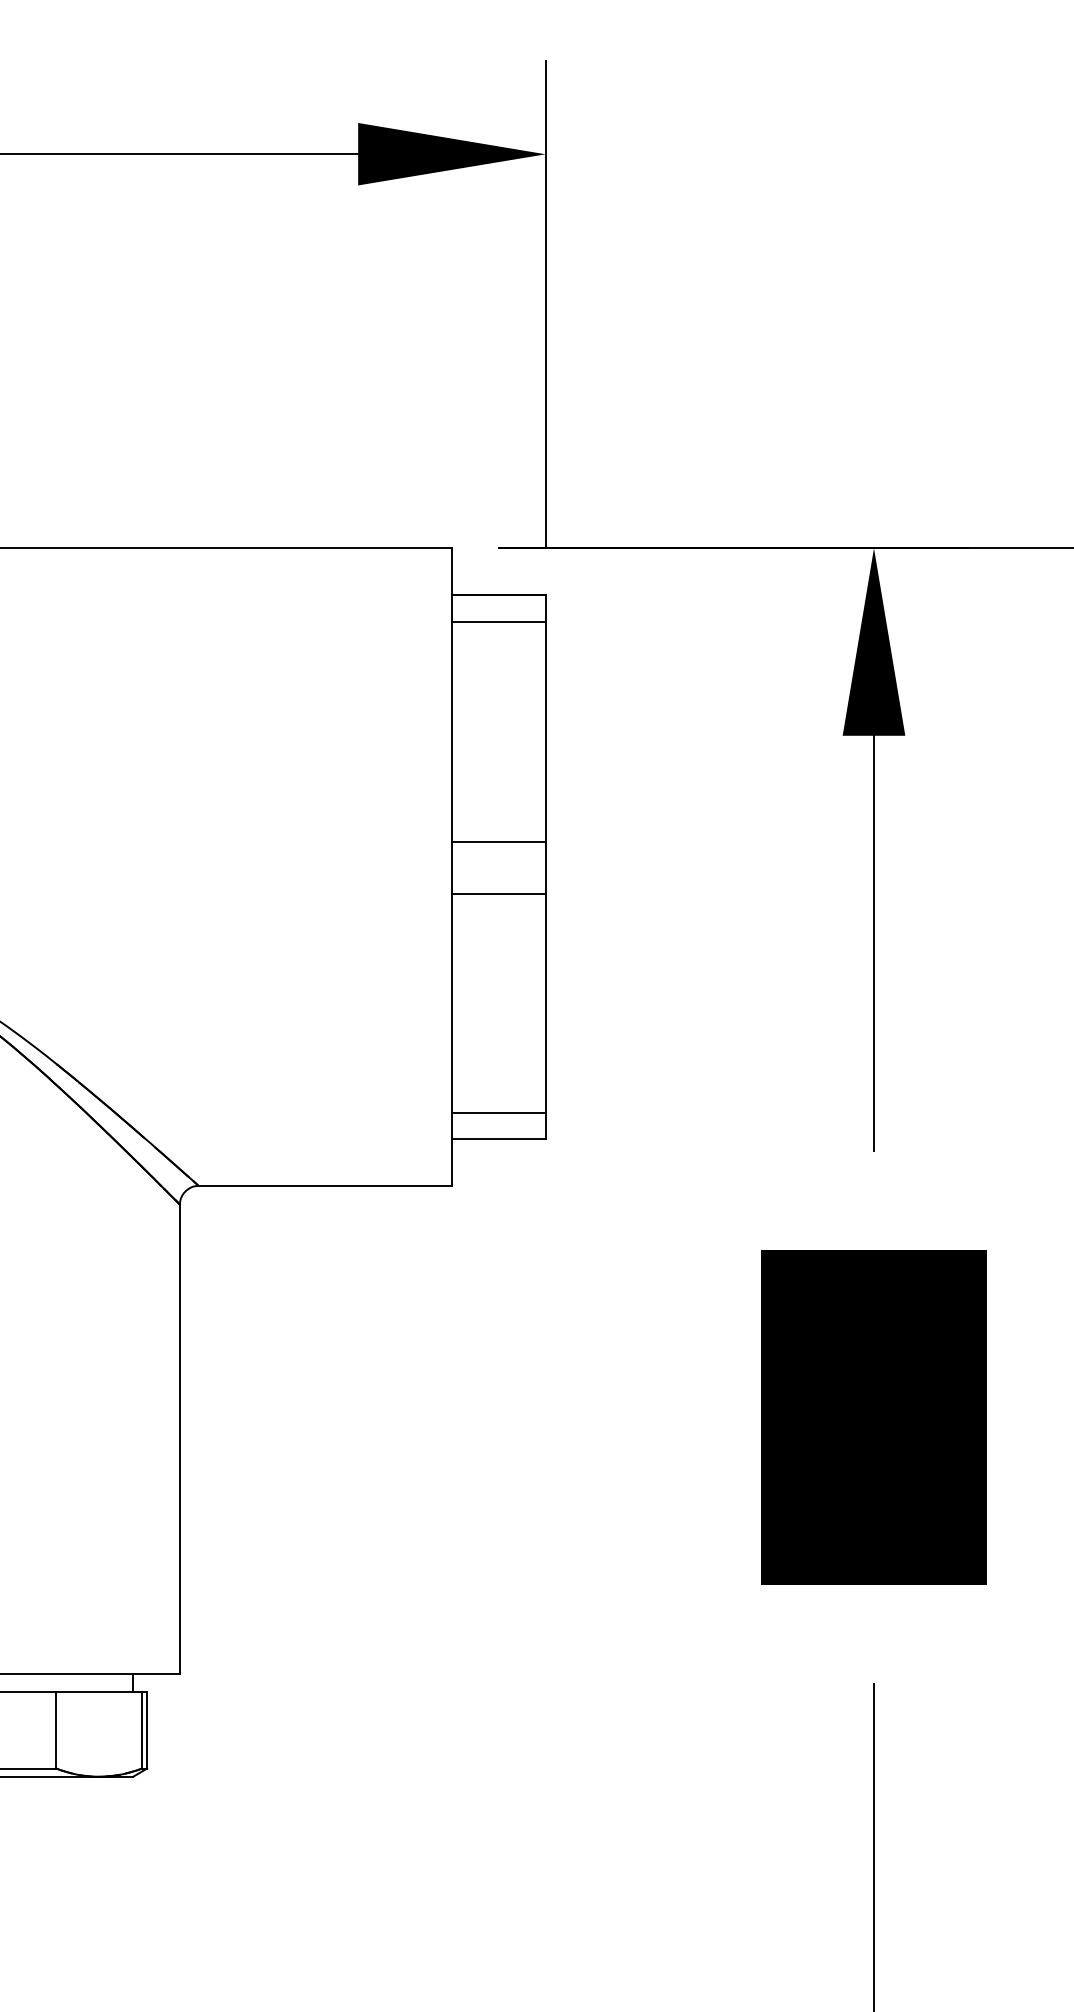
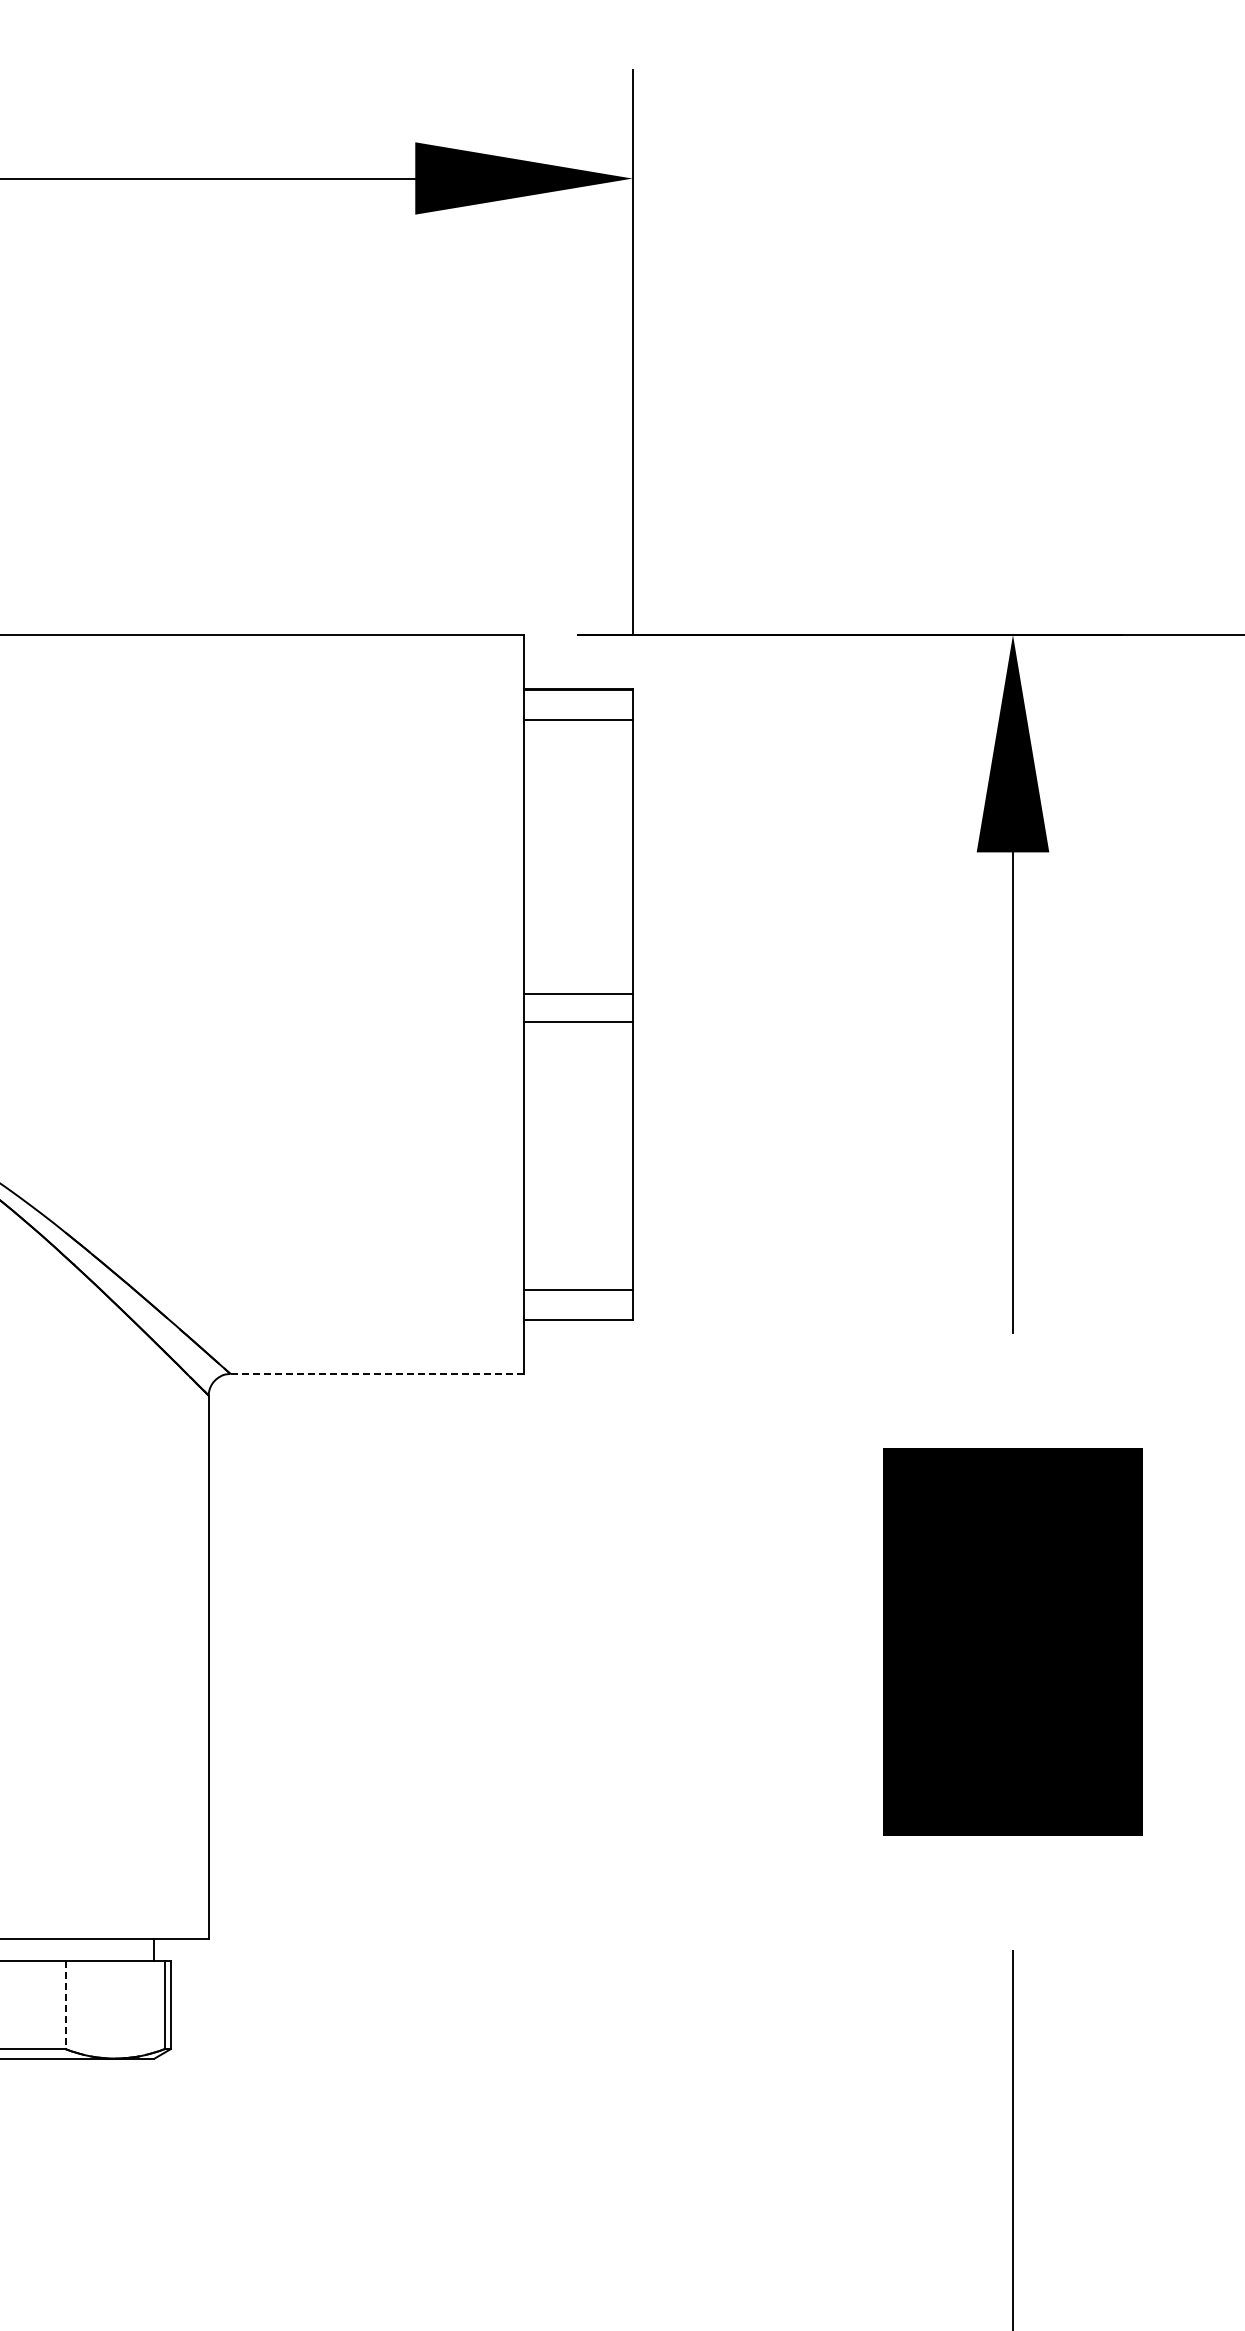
line: (498, 841) -> (577, 1021), moved
line: (498, 893) -> (577, 994), moved
line: (325, 1186) -> (377, 1374), solid -> dashed
line: (56, 1730) -> (65, 2005), solid -> dashed

